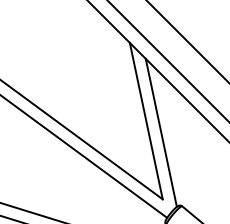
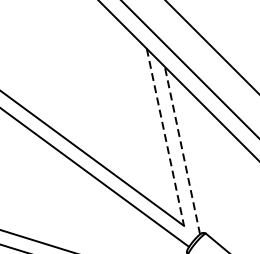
line: (146, 121) -> (165, 137), solid -> dashed
line: (161, 132) -> (182, 150), solid -> dashed

